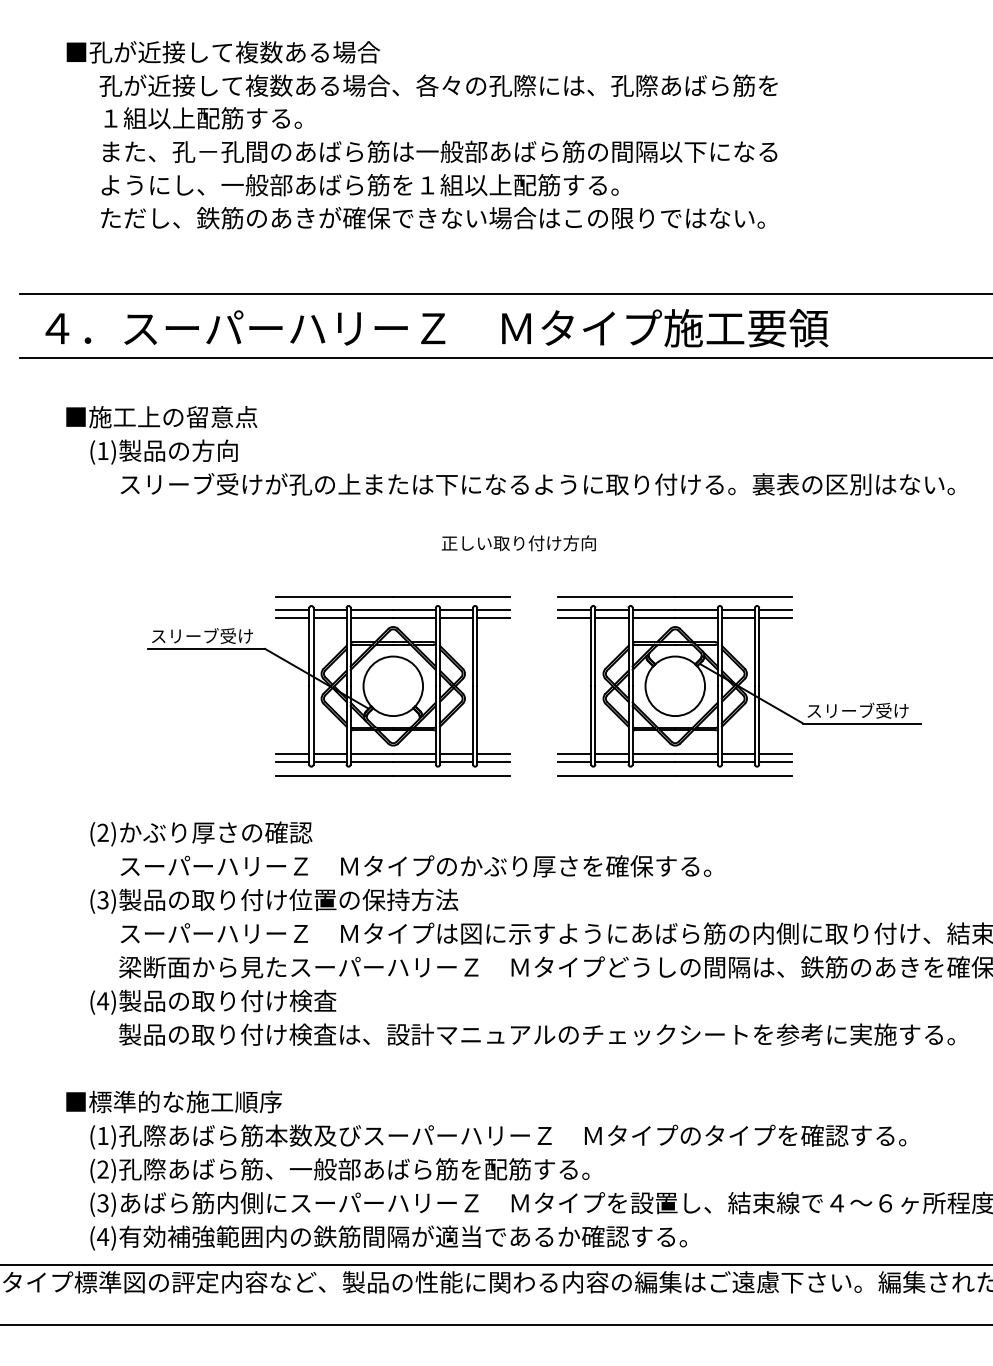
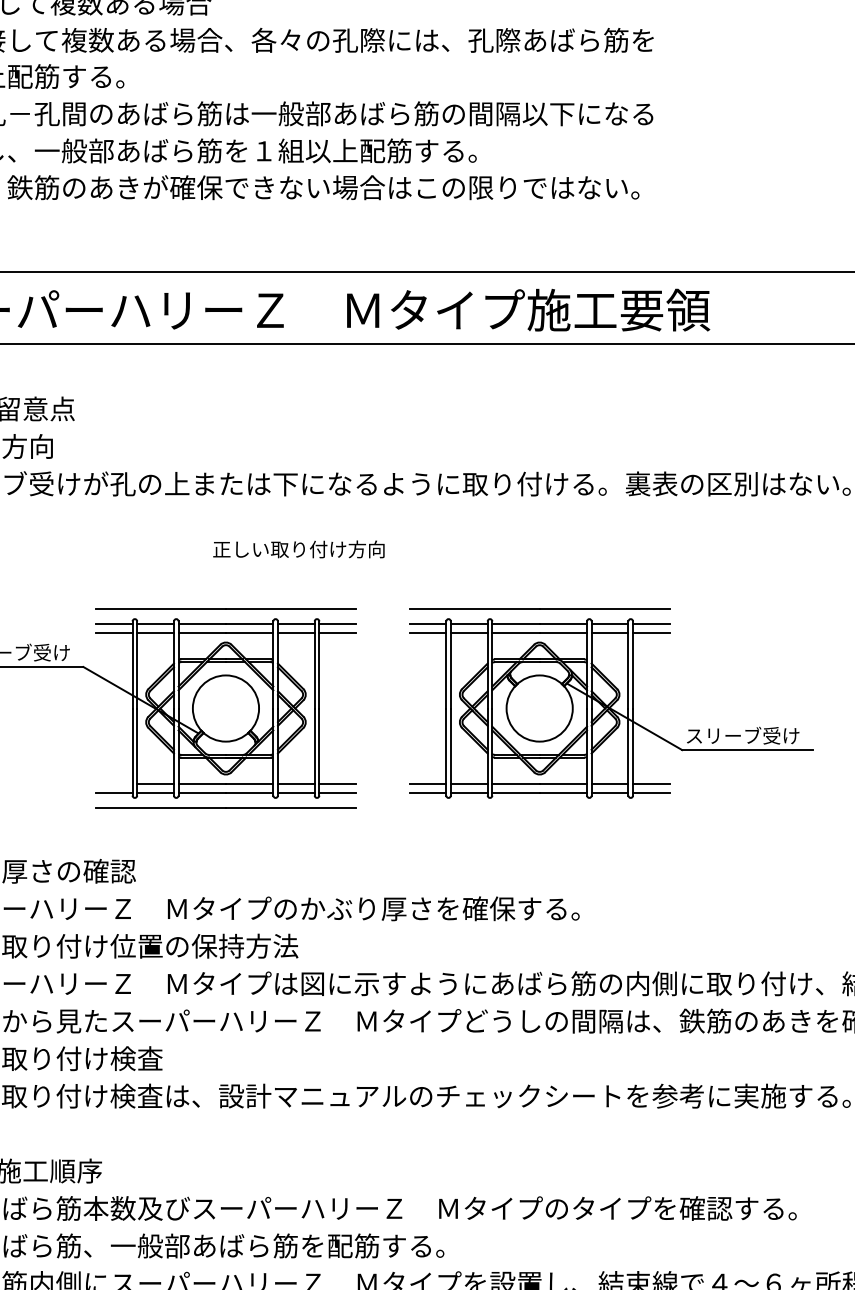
text: (518, 543) -> (298, 549), moved
line: (292, 754) -> (113, 784), removed
line: (674, 775) -> (538, 807), removed

